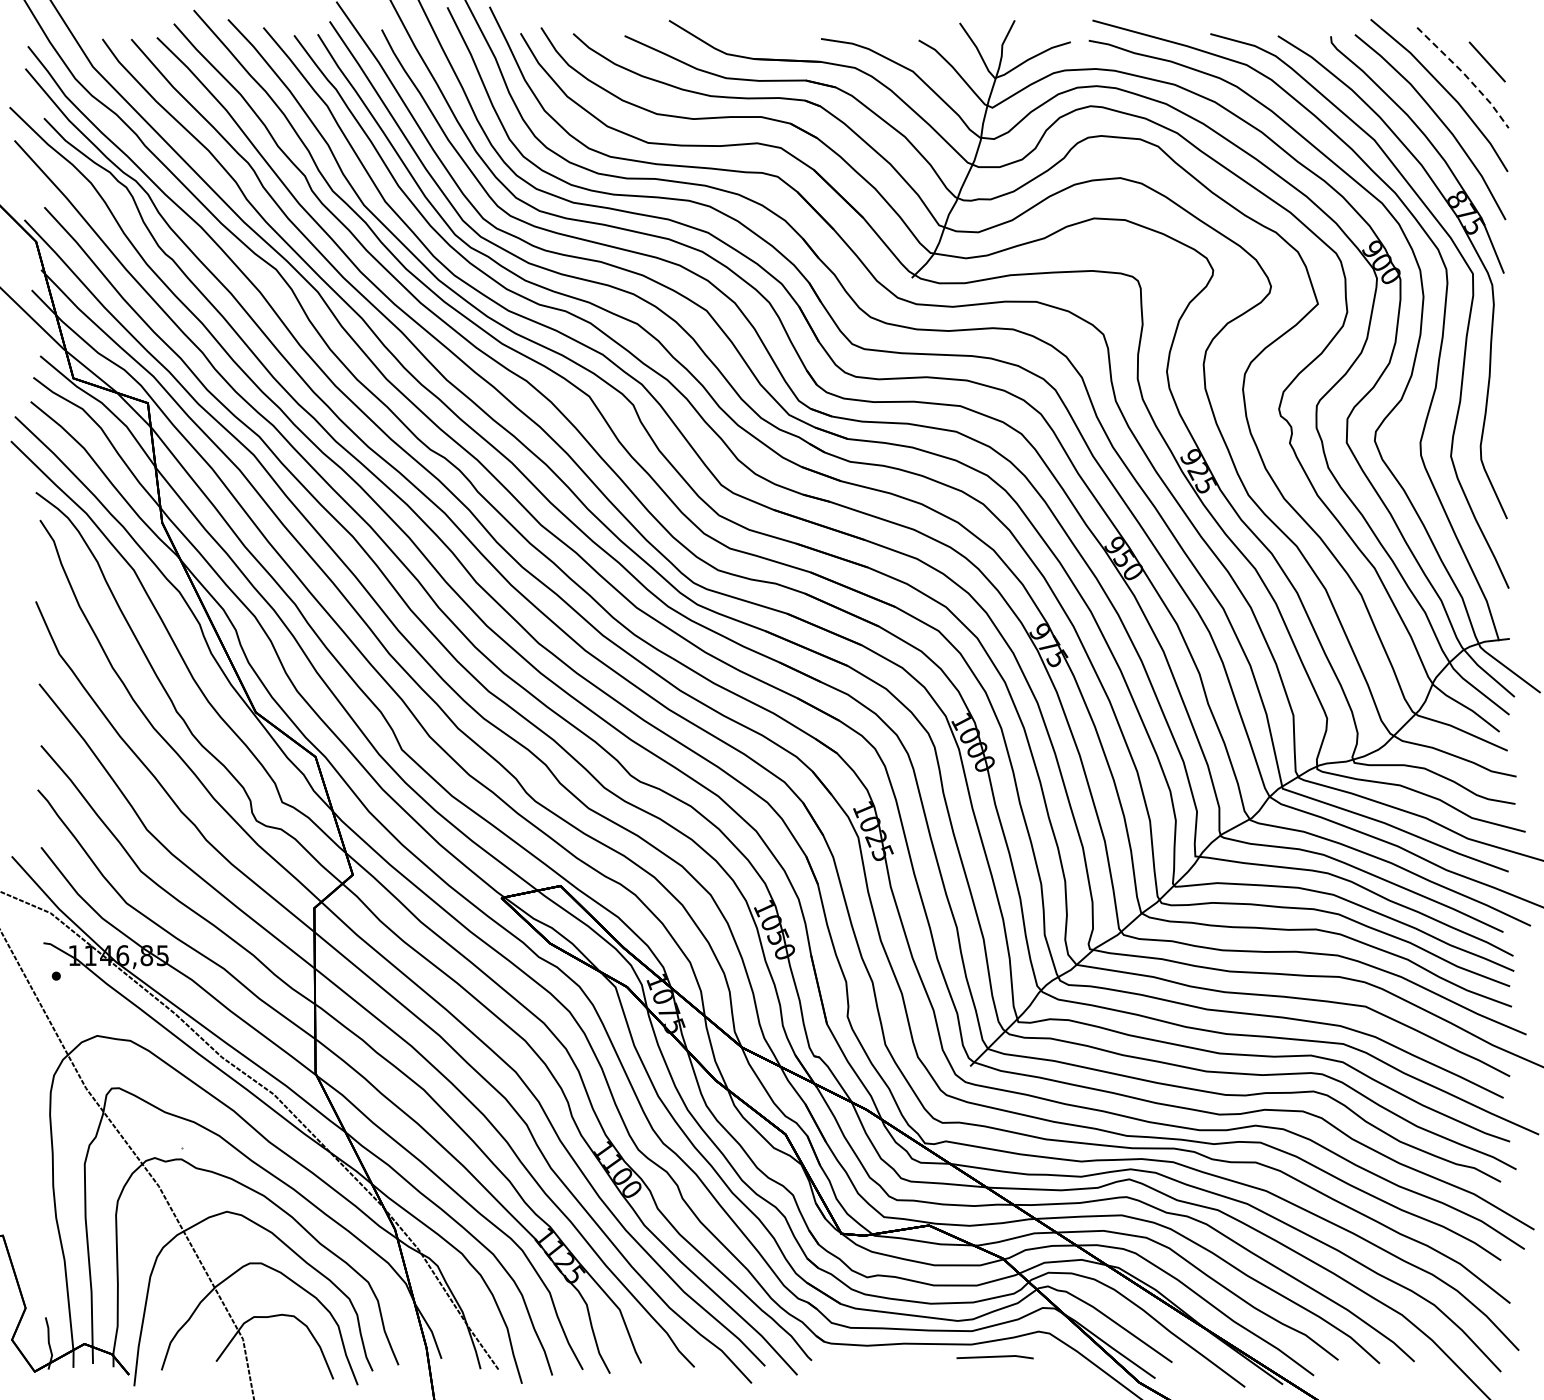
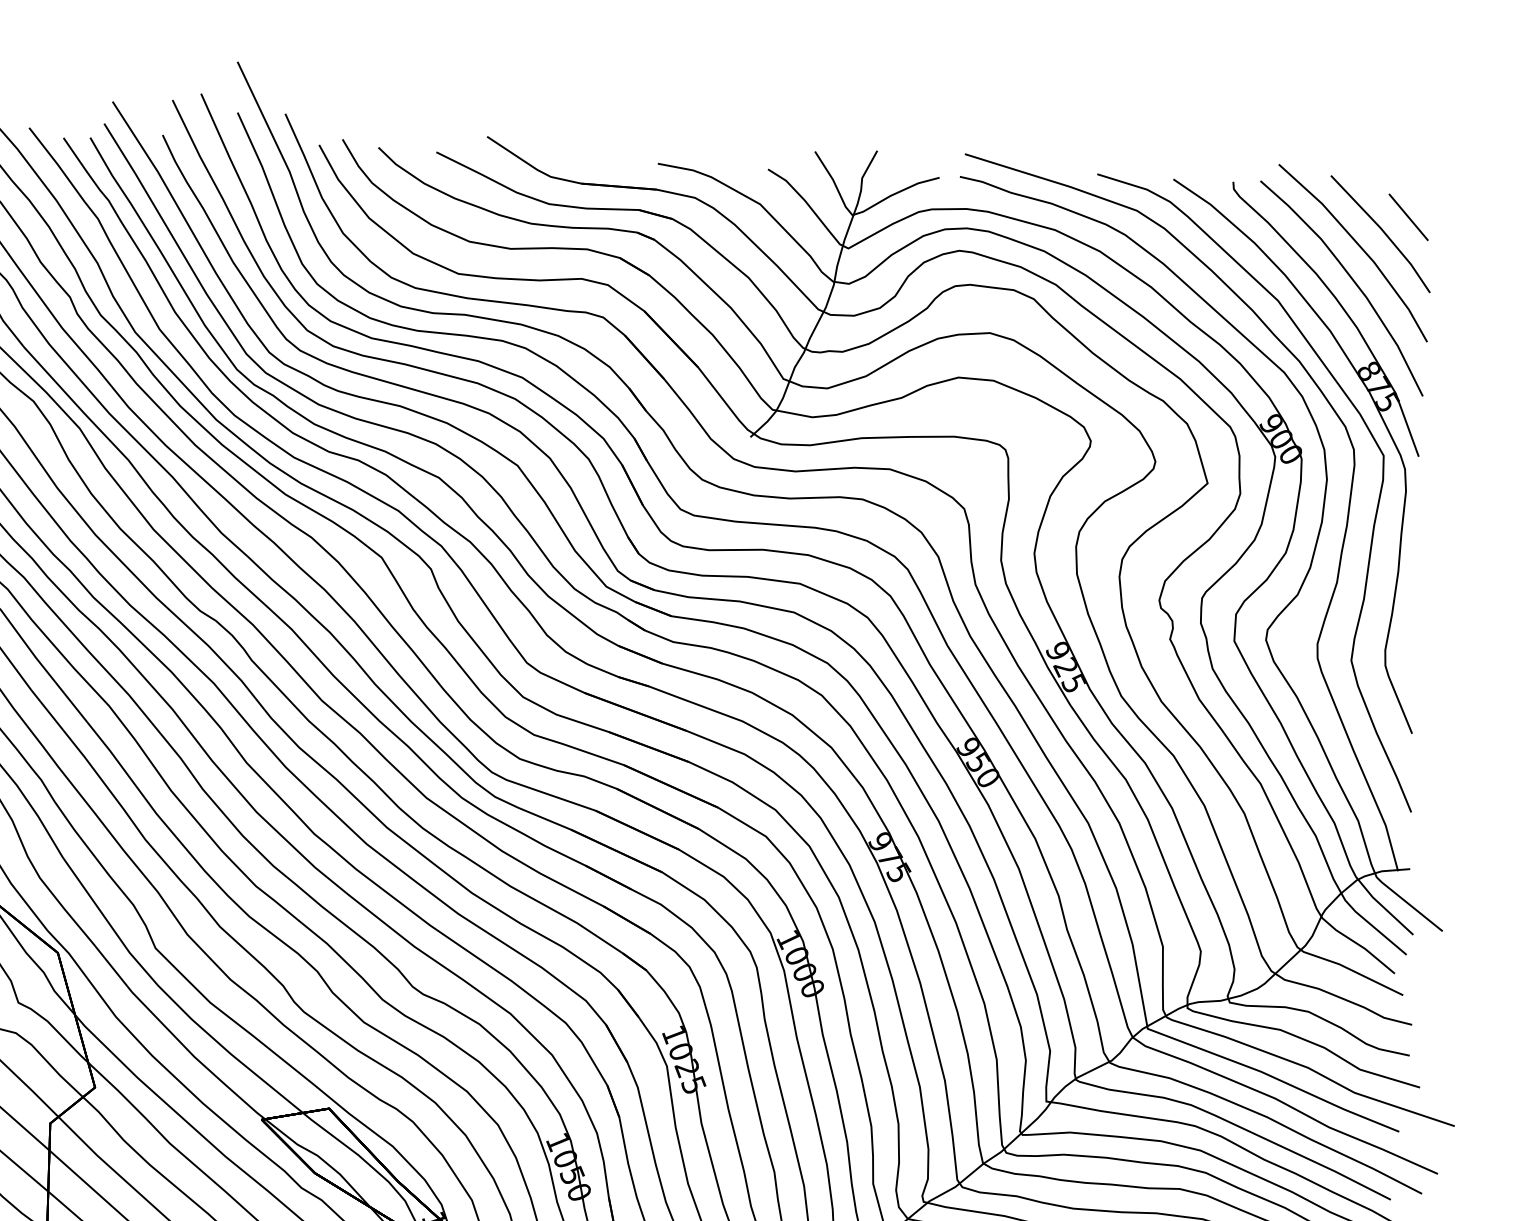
line: (1466, 76) -> (1384, 232), dashed -> solid

